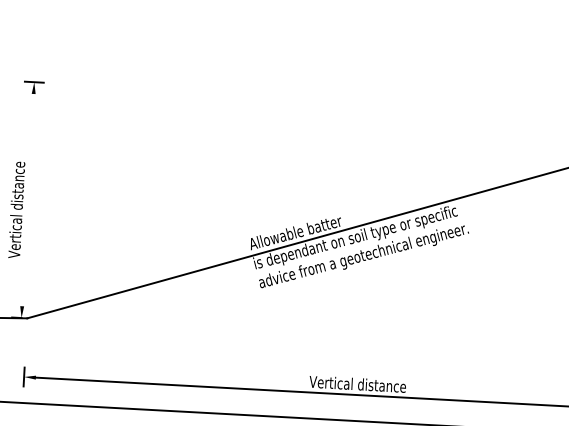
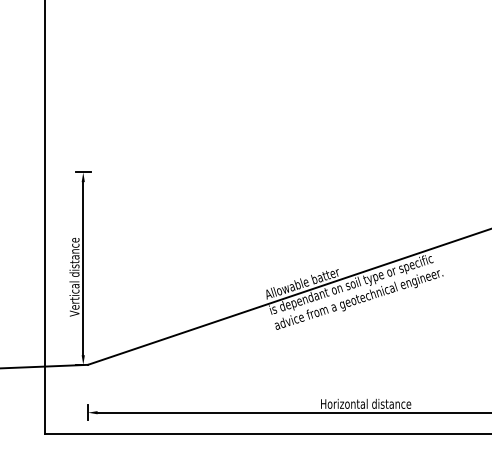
line: (28, 199) -> (83, 268), added
text: (365, 384) -> (365, 403), Vertical distance -> Horizontal distance

